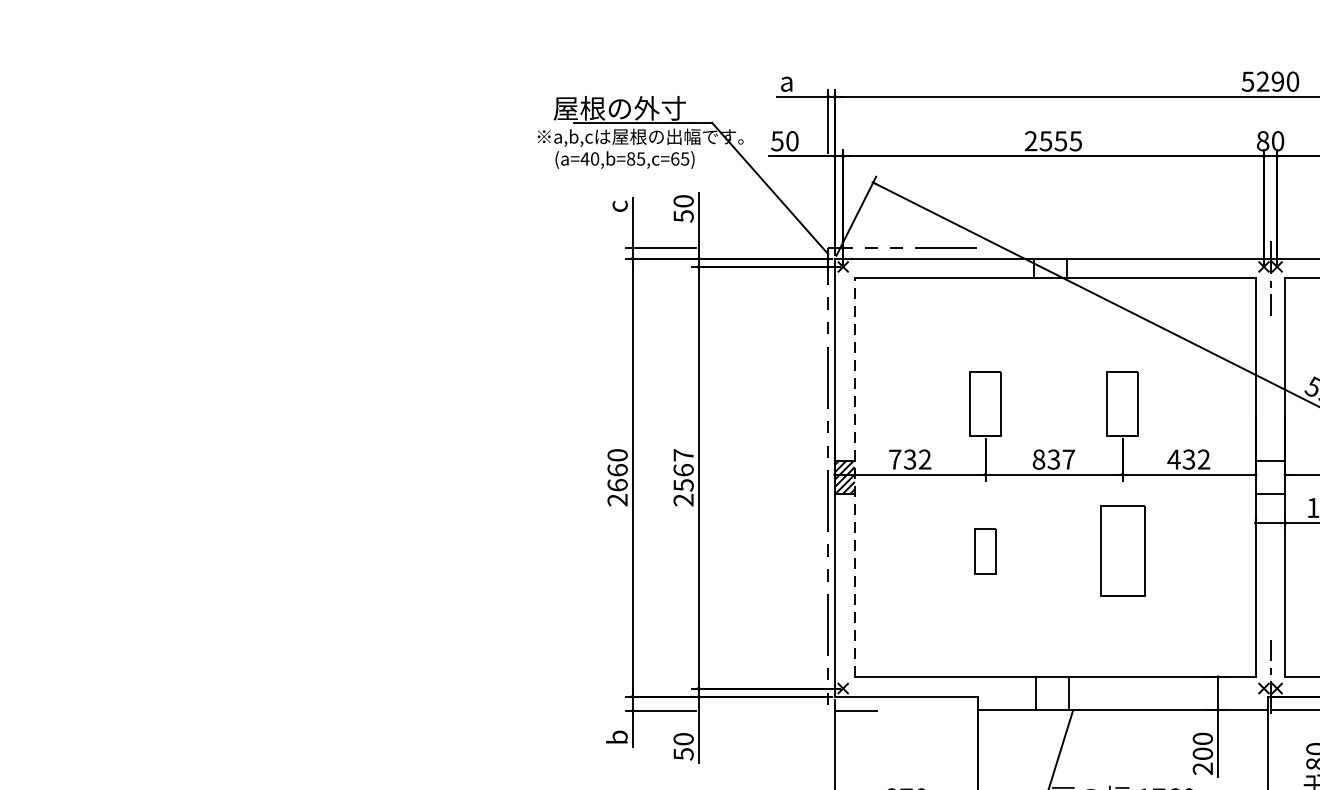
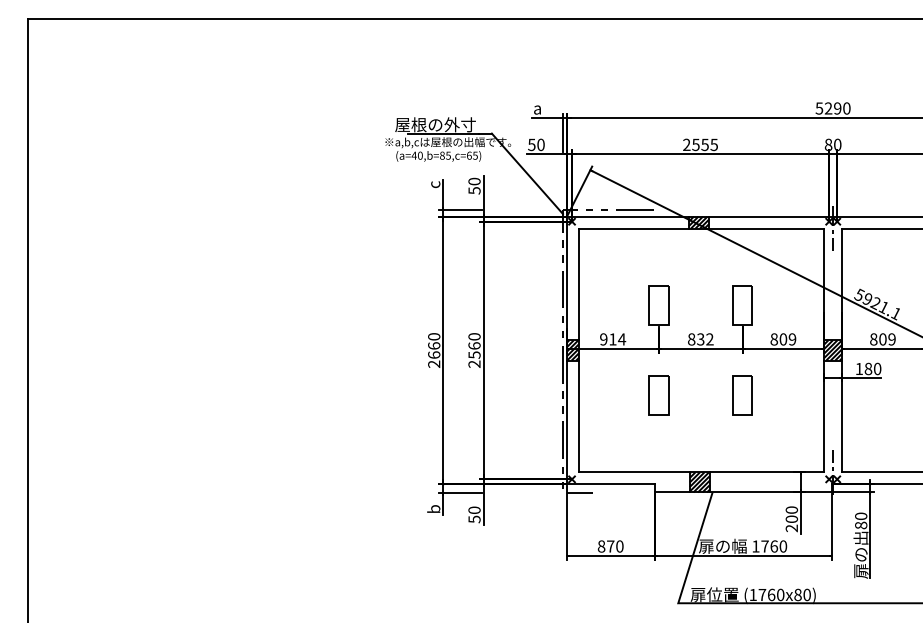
hatch: (1050, 268) -> (698, 222), added
text: (683, 454) -> (474, 336), 2567 -> 2560
text: (911, 459) -> (613, 339), 732 -> 914
text: (1068, 459) -> (709, 339), 837 -> 832
text: (1189, 459) -> (783, 339), 432 -> 809
line: (855, 477) -> (579, 350), dashed -> solid
hatch: (1271, 477) -> (833, 350), added
part: (984, 551) -> (658, 395), size x1.43
part: (1122, 551) -> (742, 395), size x0.71
hatch: (1051, 693) -> (699, 482), added

